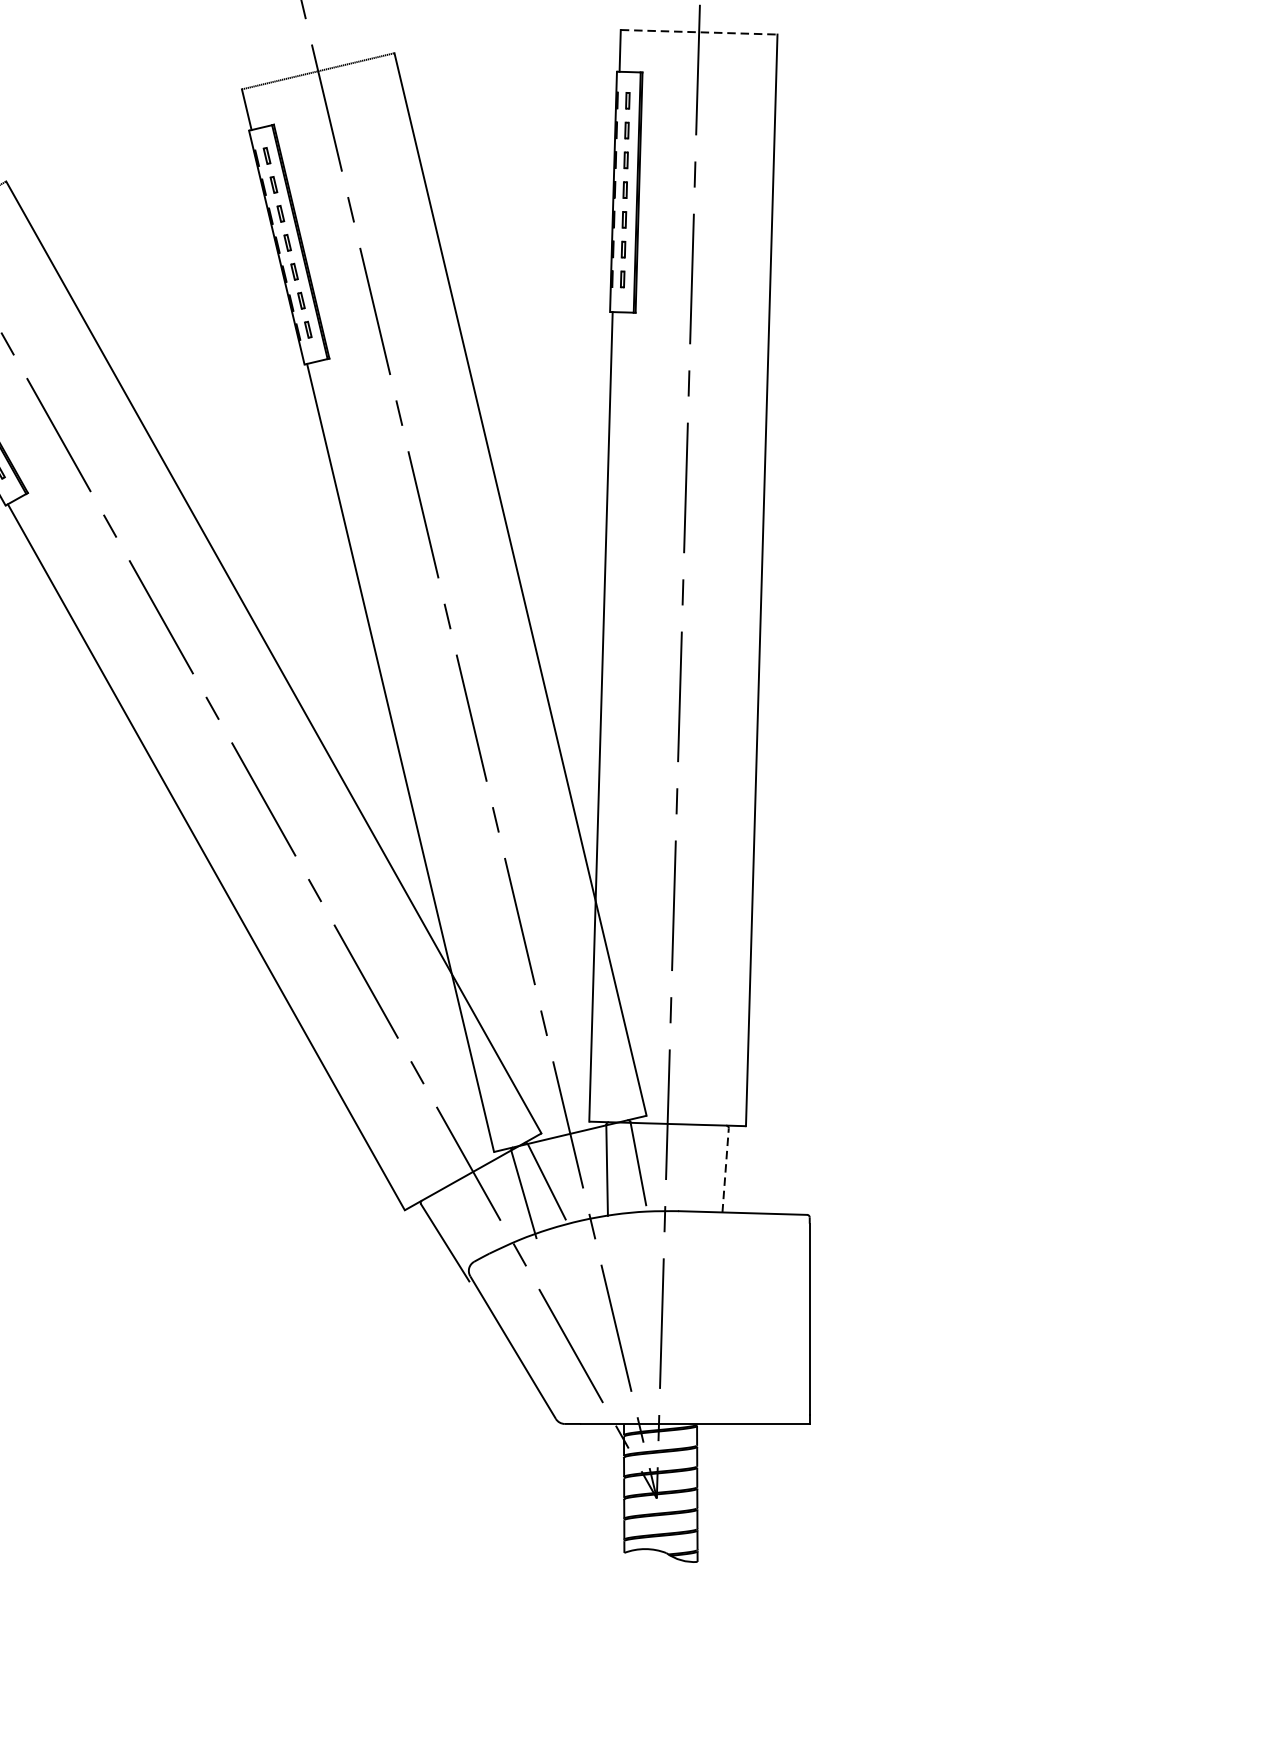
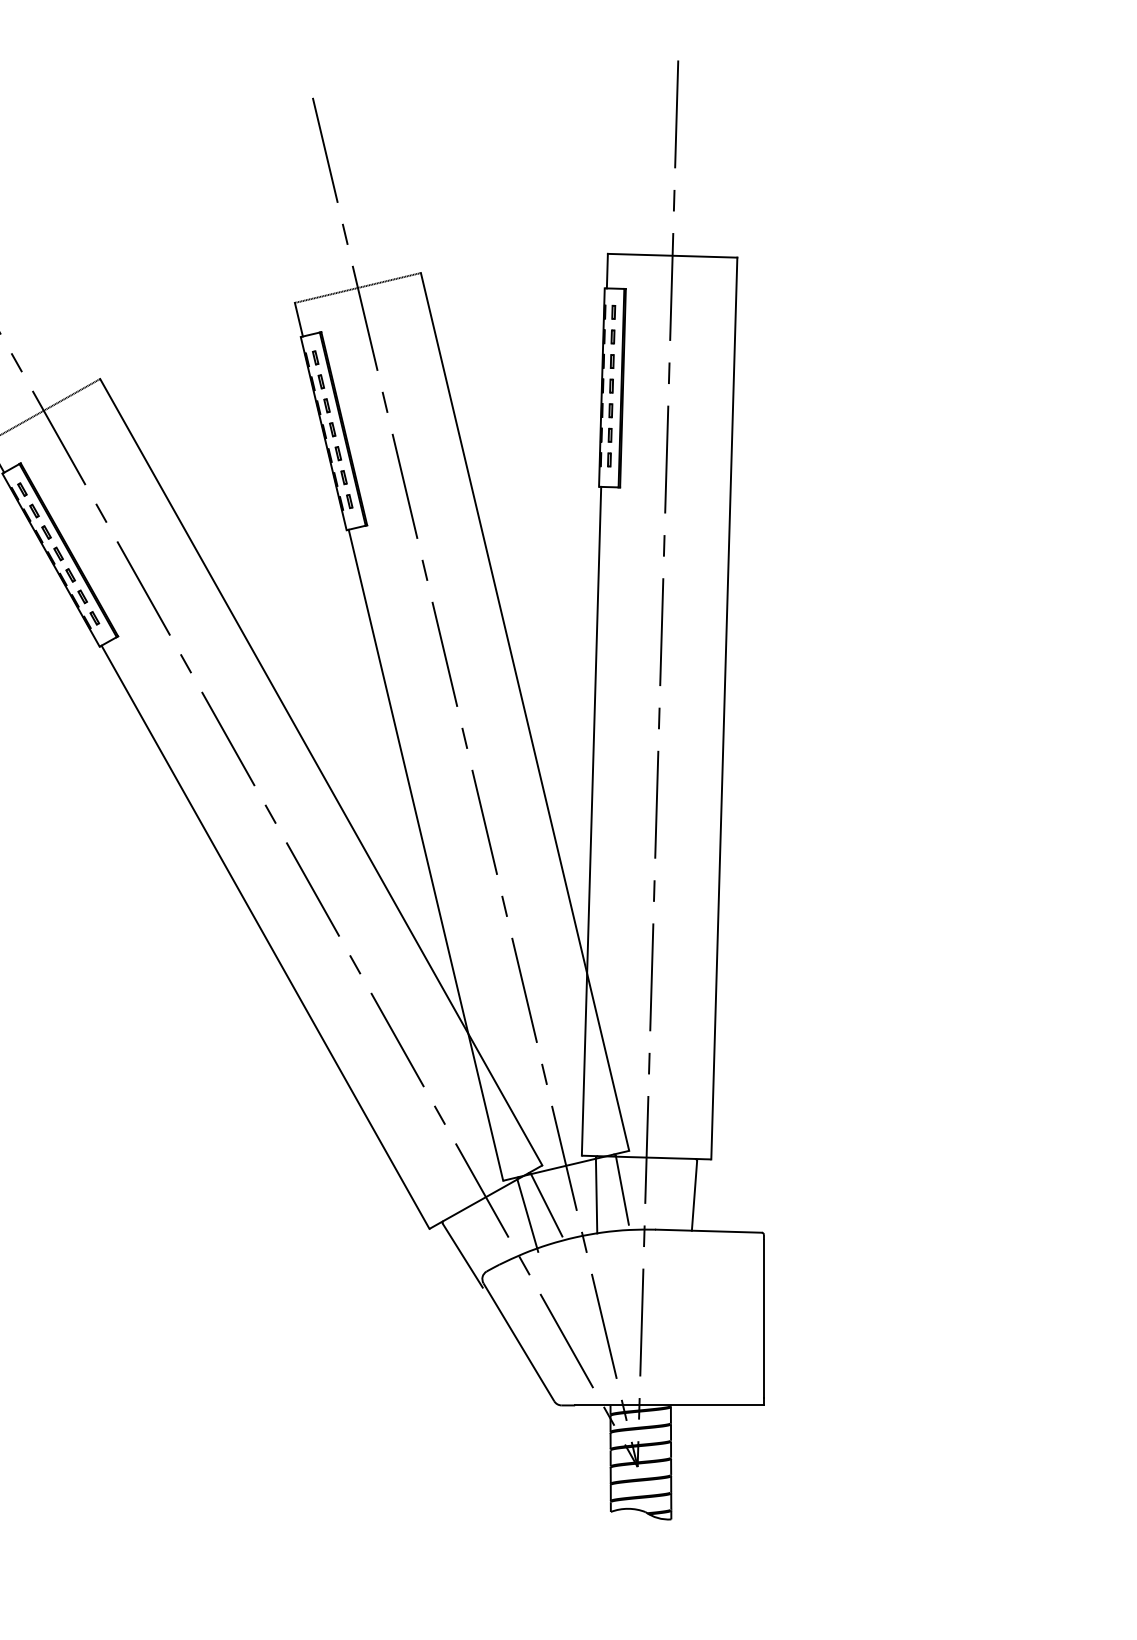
line: (698, 31) -> (672, 255), dashed -> solid
line: (725, 1169) -> (694, 1195), dashed -> solid

